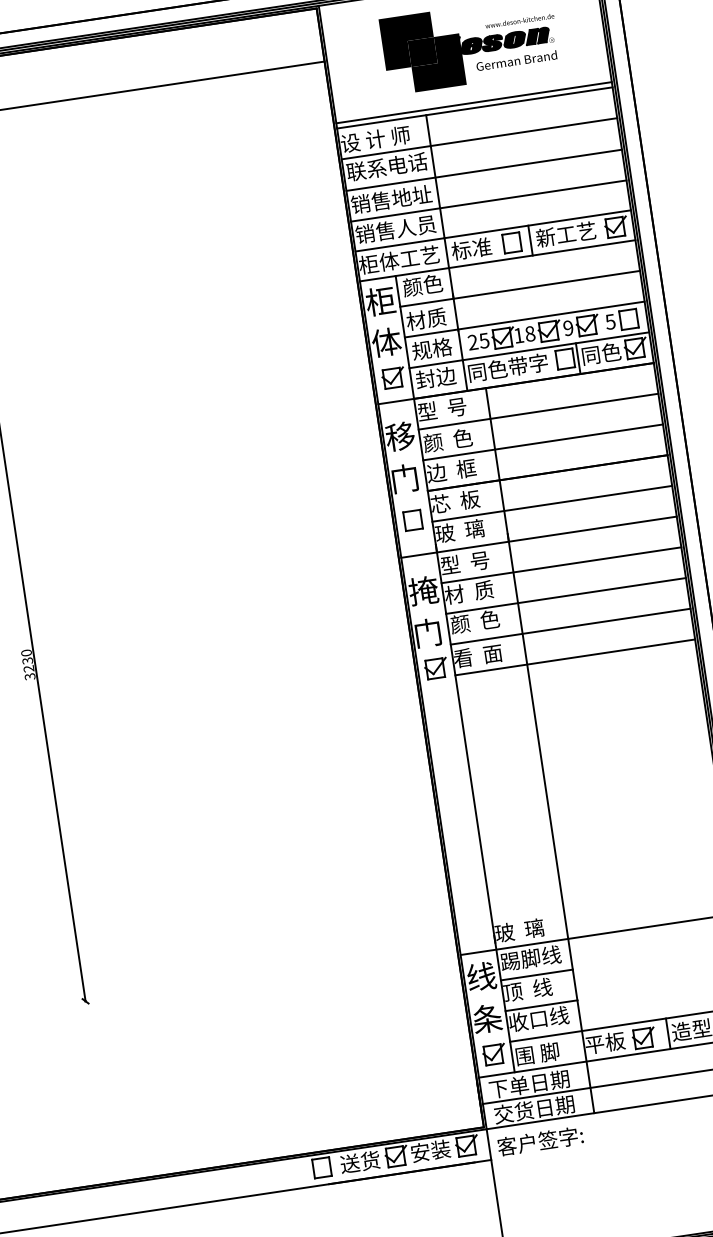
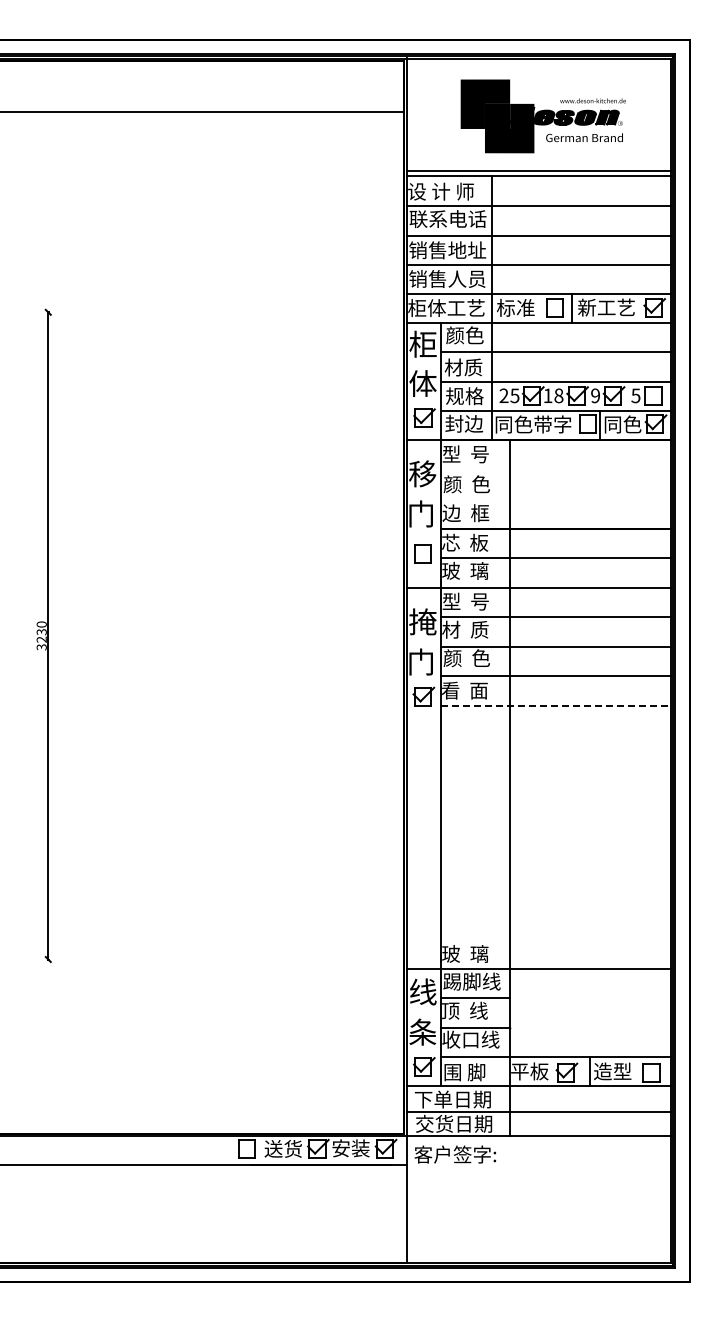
line: (538, 411) -> (555, 469), removed
line: (542, 442) -> (555, 499), removed
line: (574, 657) -> (555, 705), solid -> dashed

